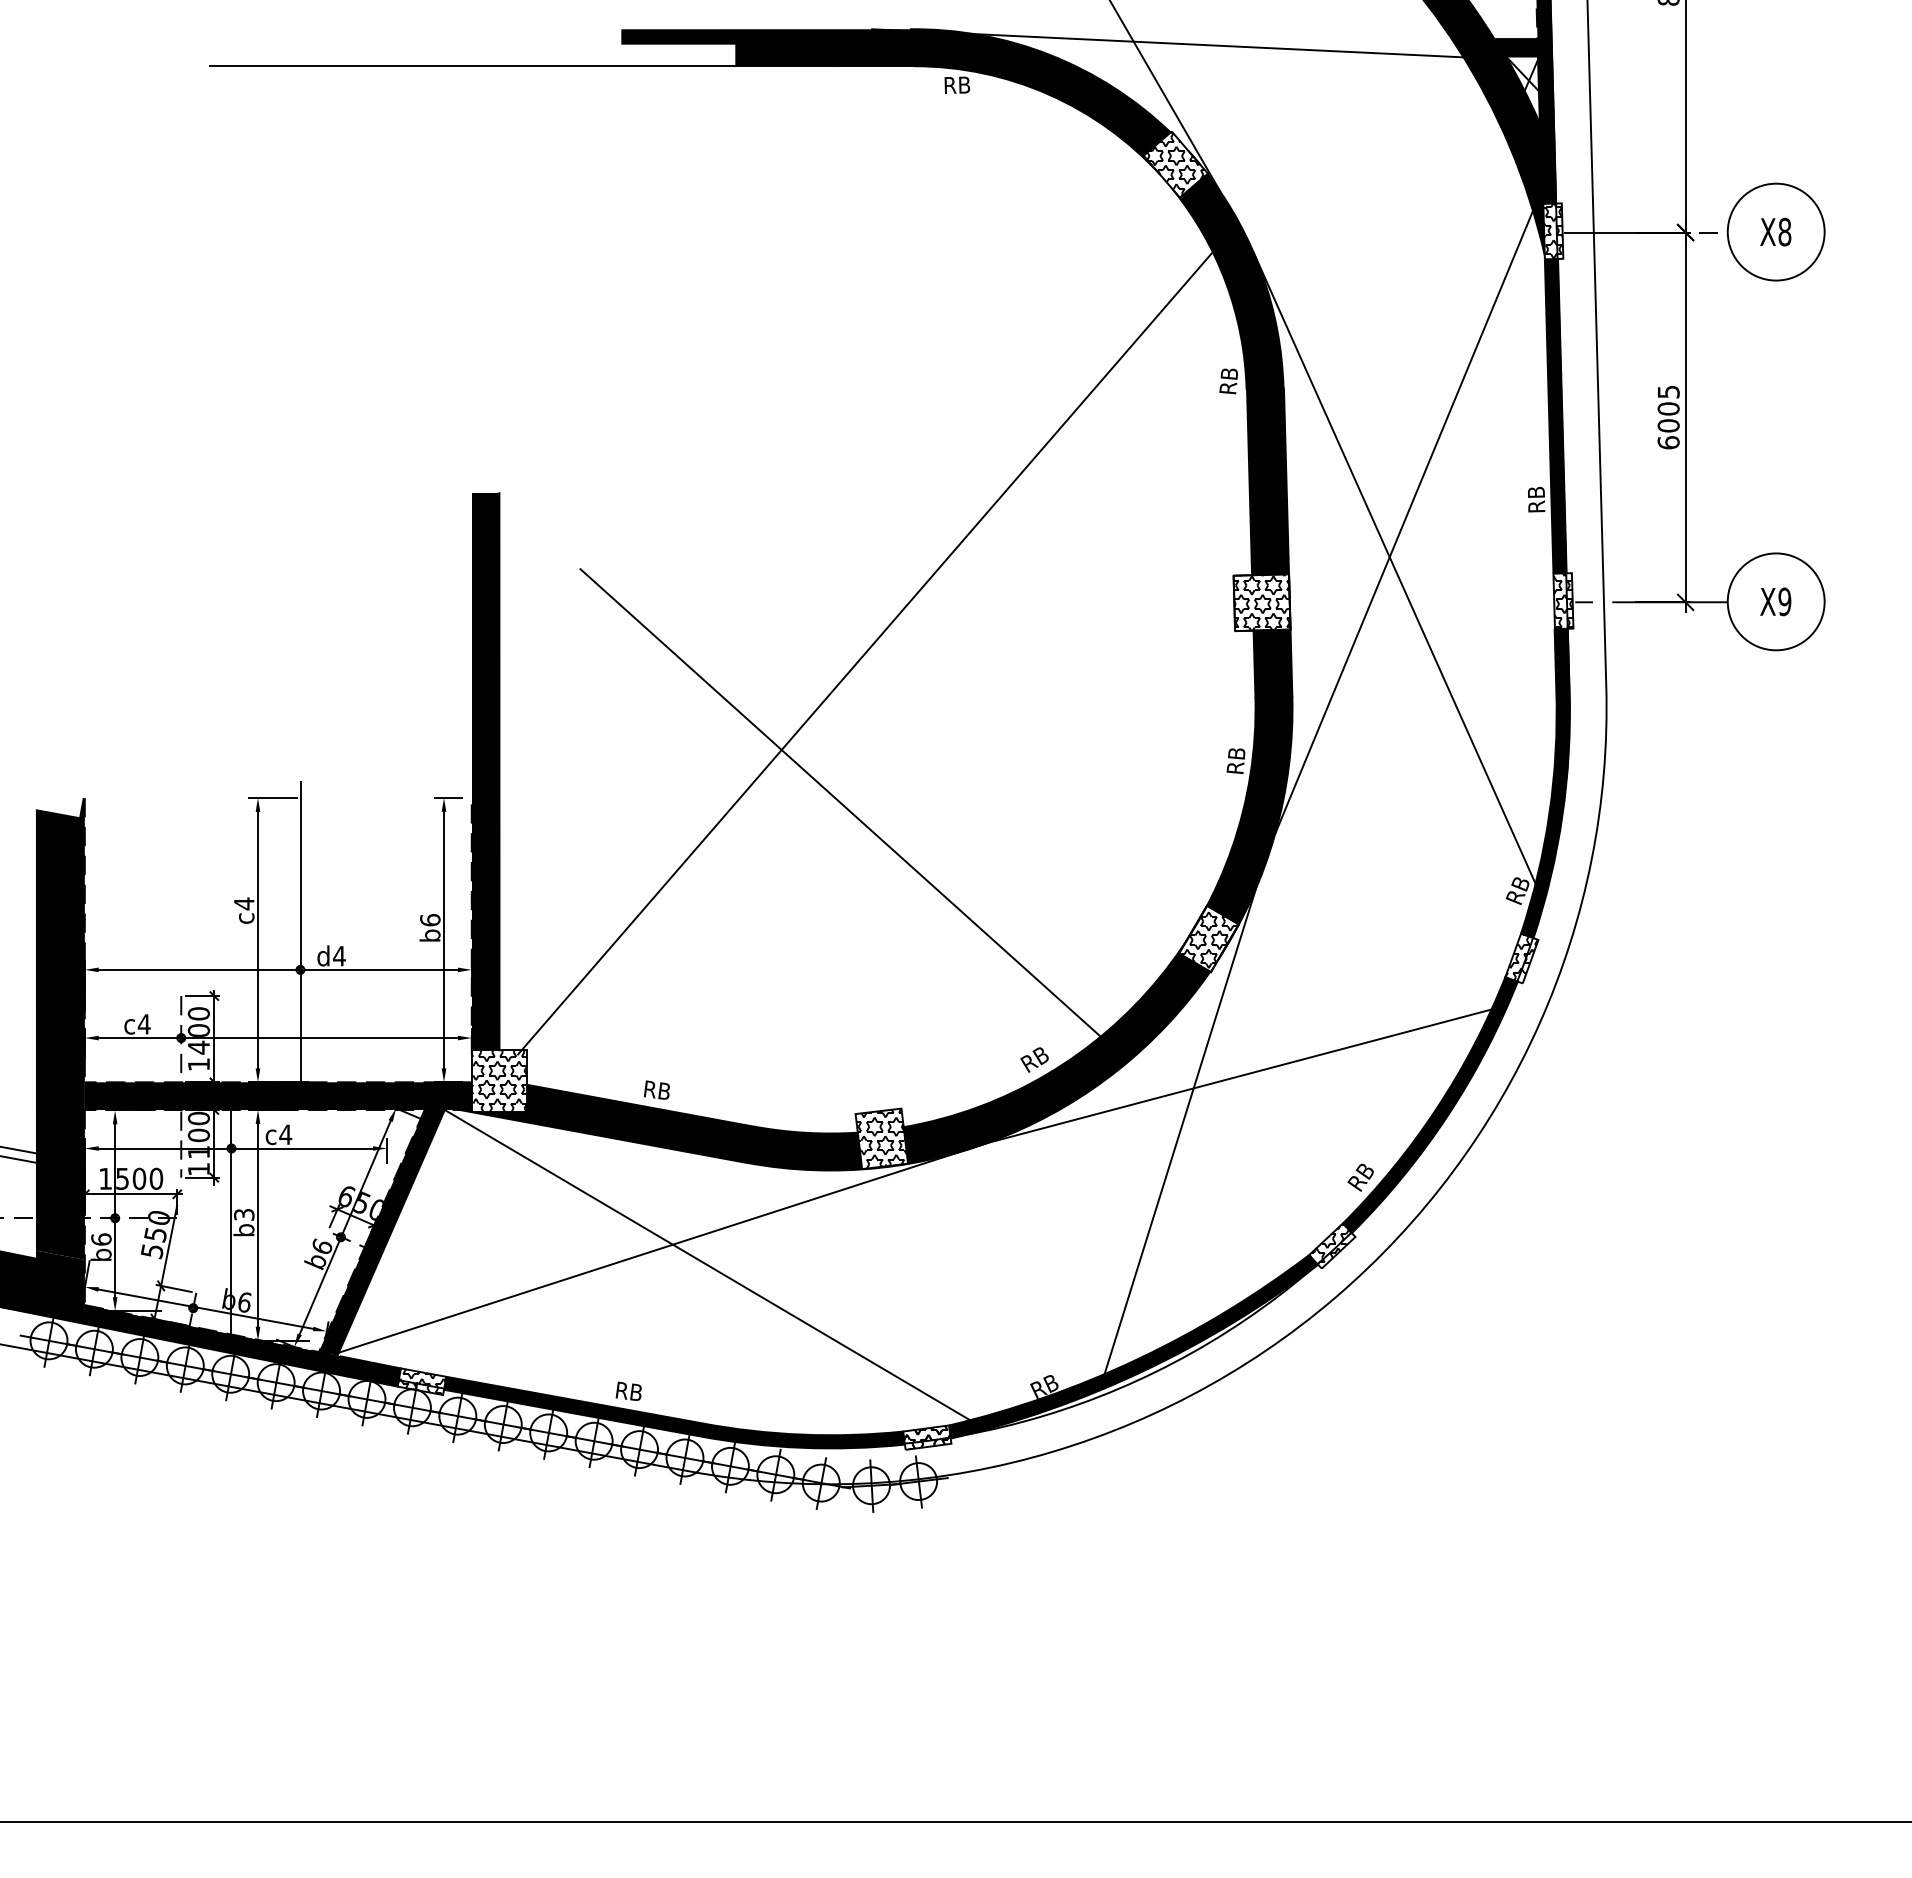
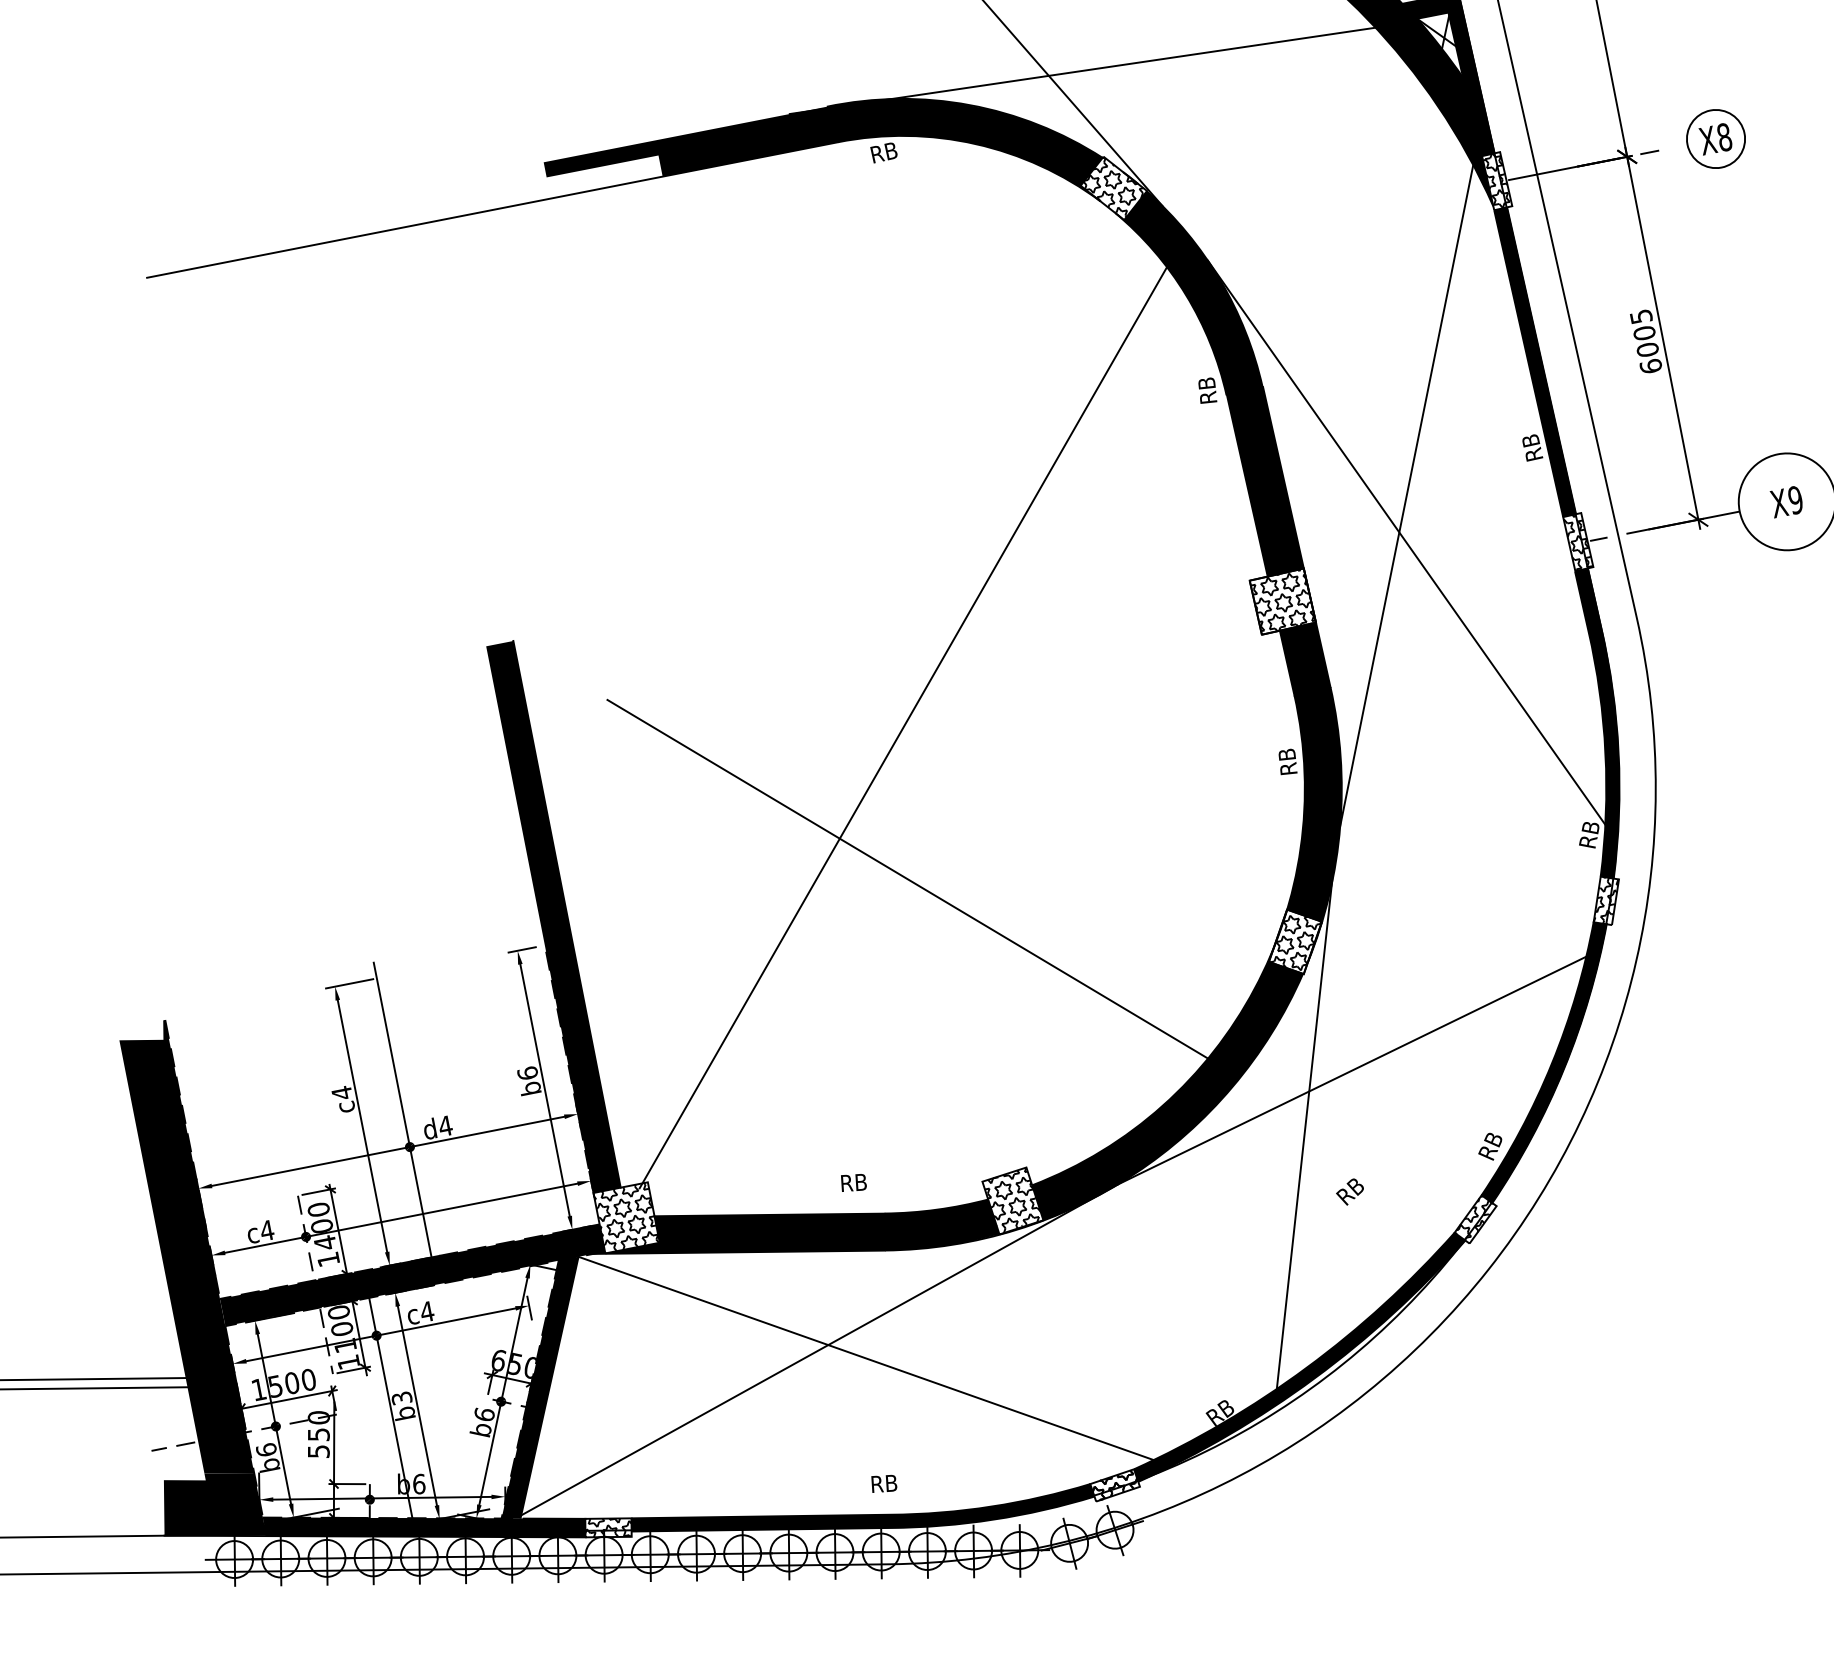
circle: (1775, 231) -> (1715, 138), size x0.6
text: (1034, 1059) -> (1350, 1191), moved
text: (656, 1089) -> (852, 1182), moved
text: (628, 1390) -> (883, 1482), moved

